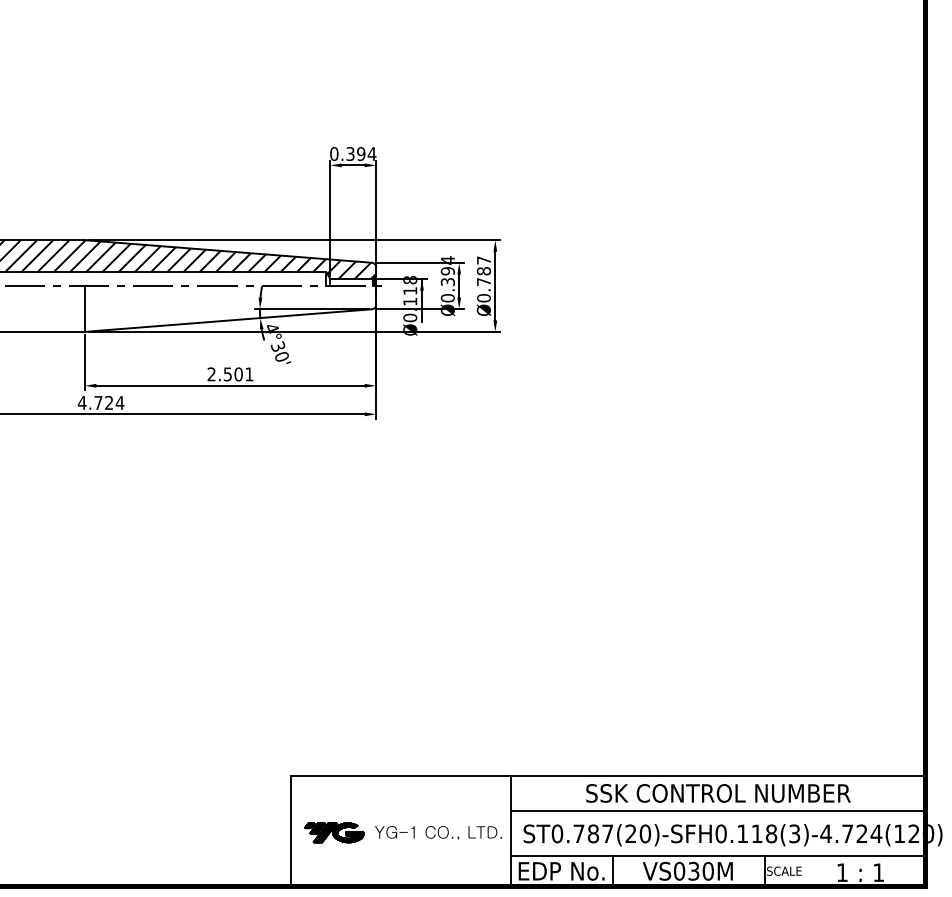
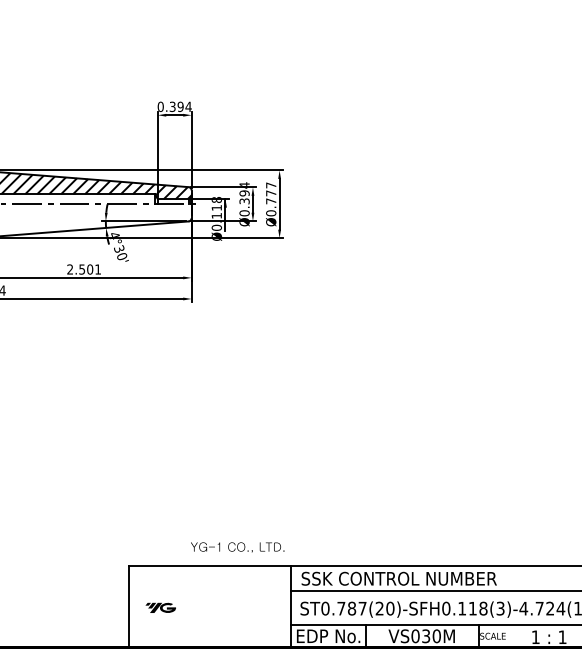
text: (483, 271) -> (270, 193), Ø0.787 -> Ø0.777
text: (718, 793) -> (399, 578), moved
part: (334, 832) -> (160, 607), size x0.7
text: (438, 832) -> (237, 547), moved

